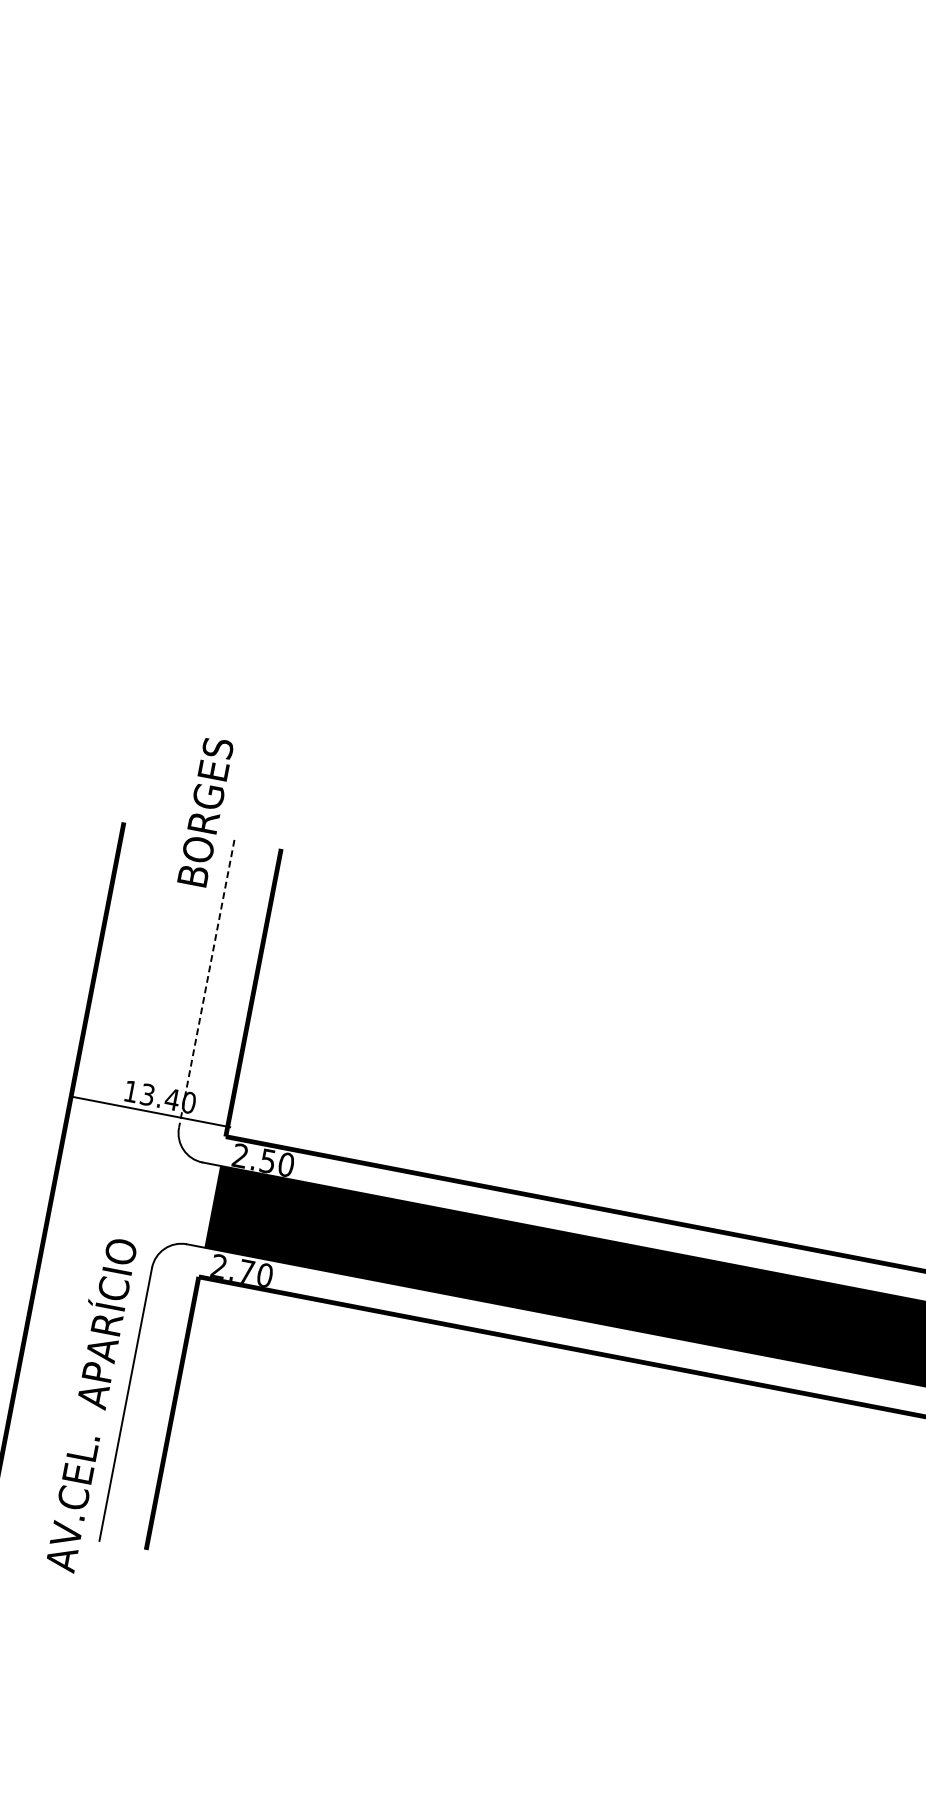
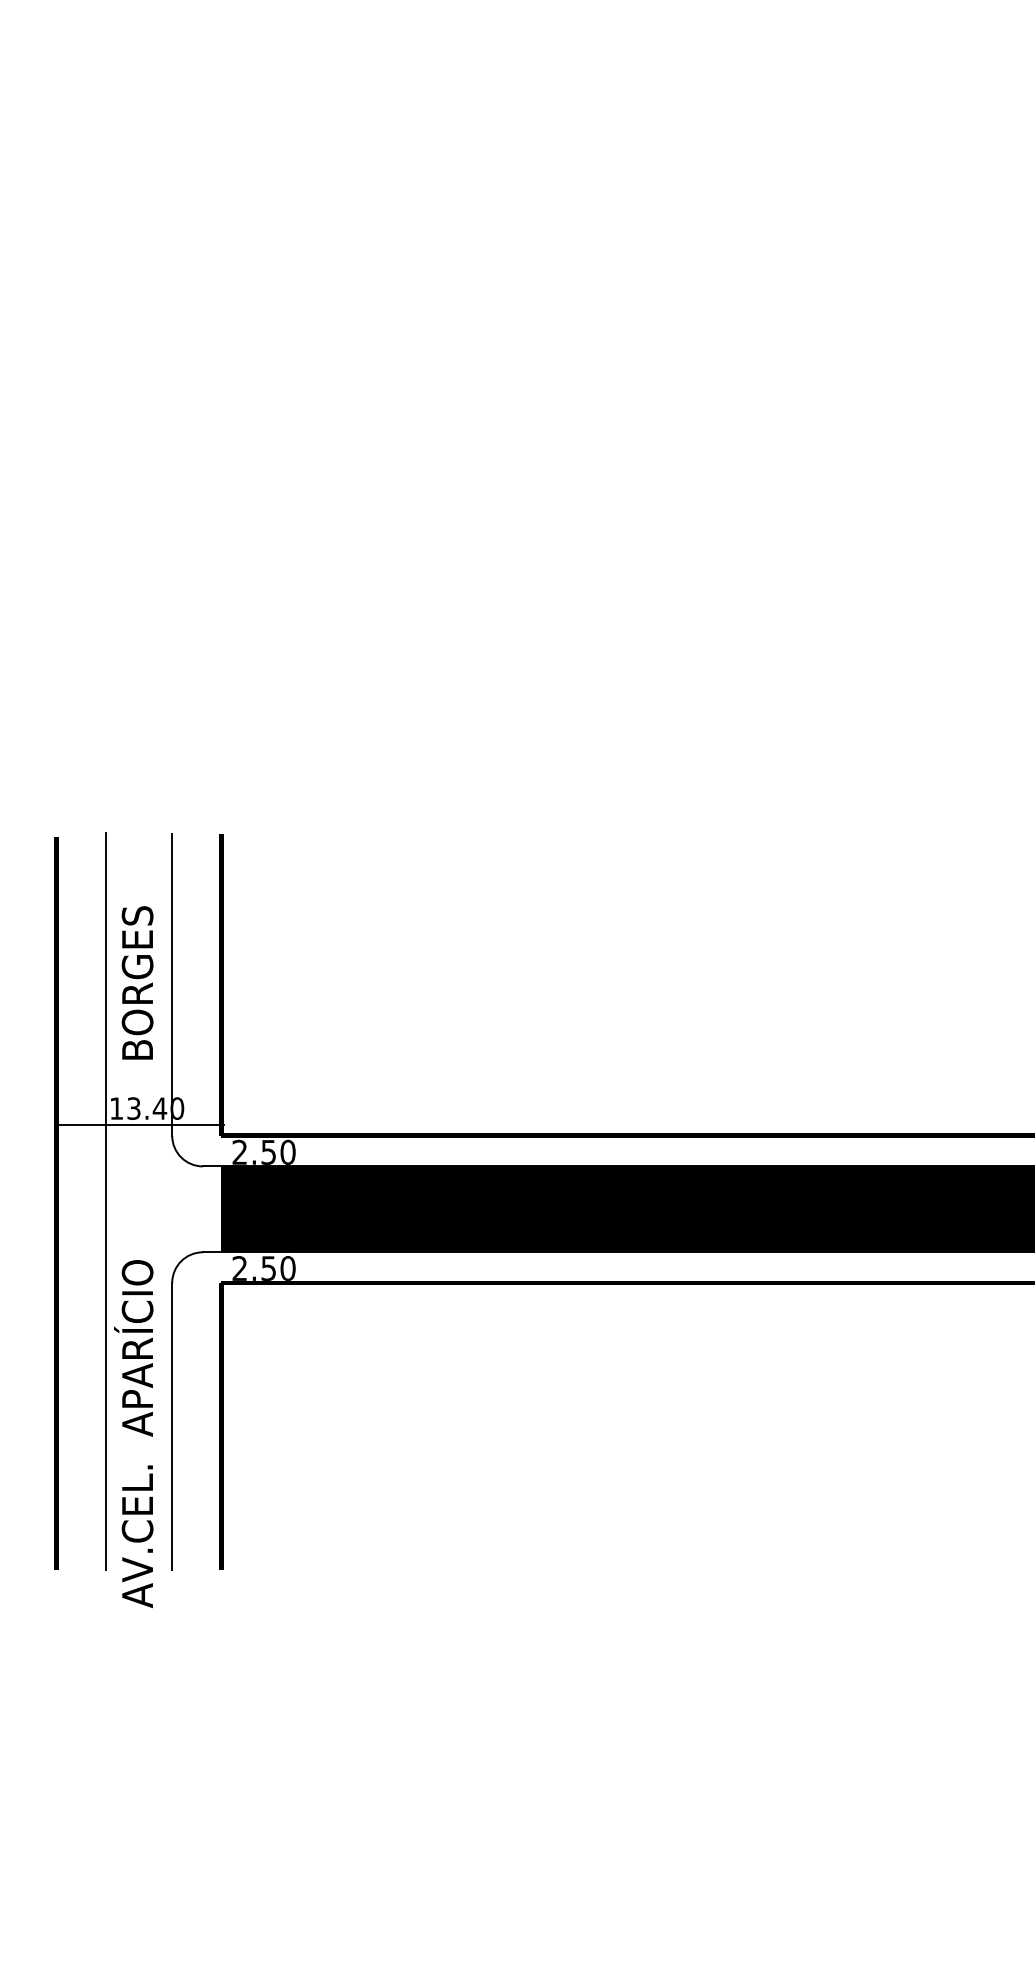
text: (205, 811) -> (137, 982), moved
line: (206, 984) -> (172, 985), dashed -> solid
line: (103, 1178) -> (105, 1201), added
text: (246, 1271) -> (268, 1268), 2.70 -> 2.50

